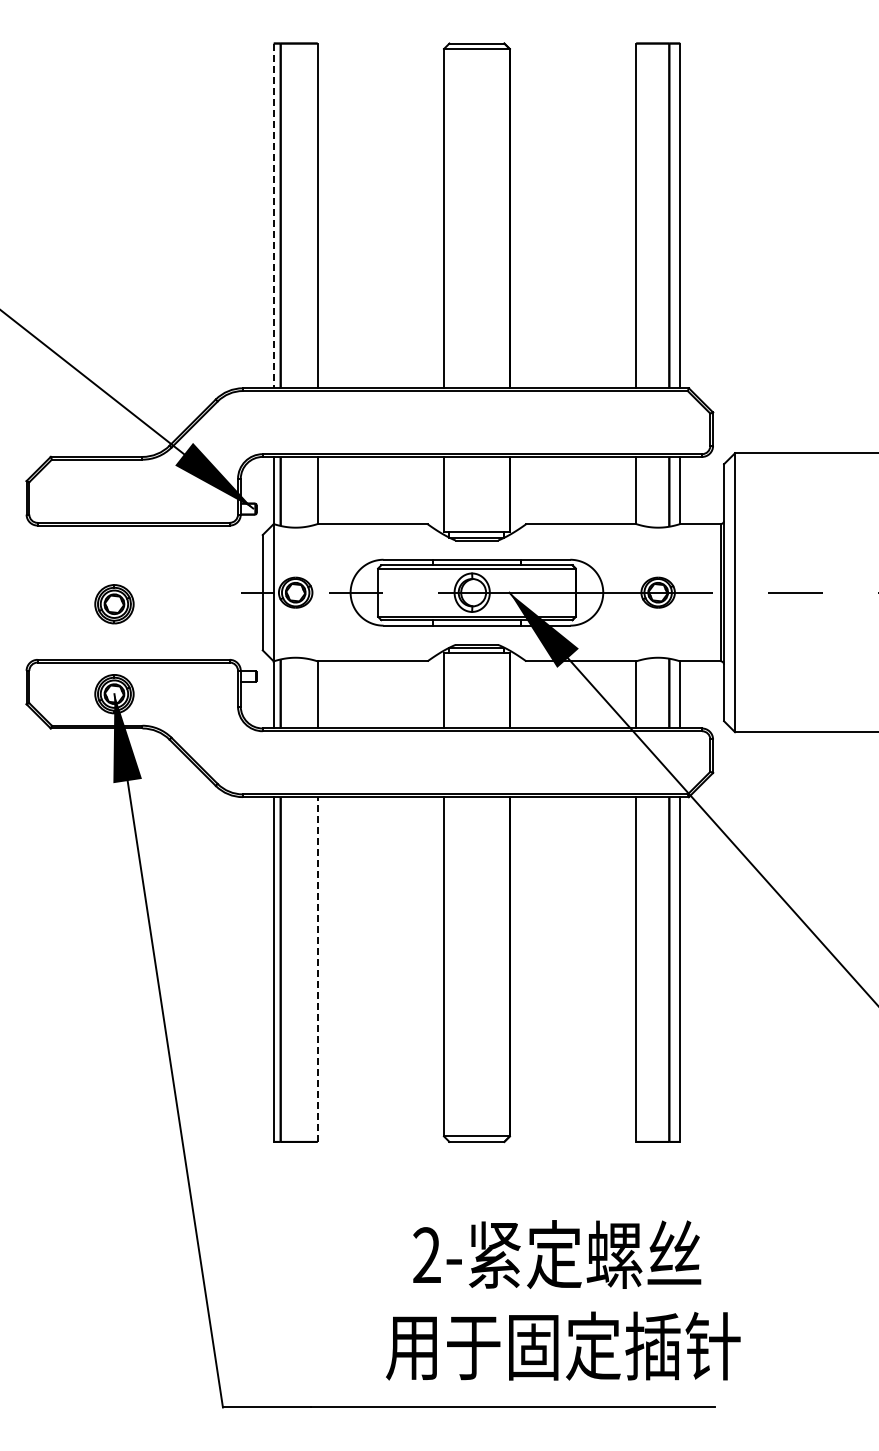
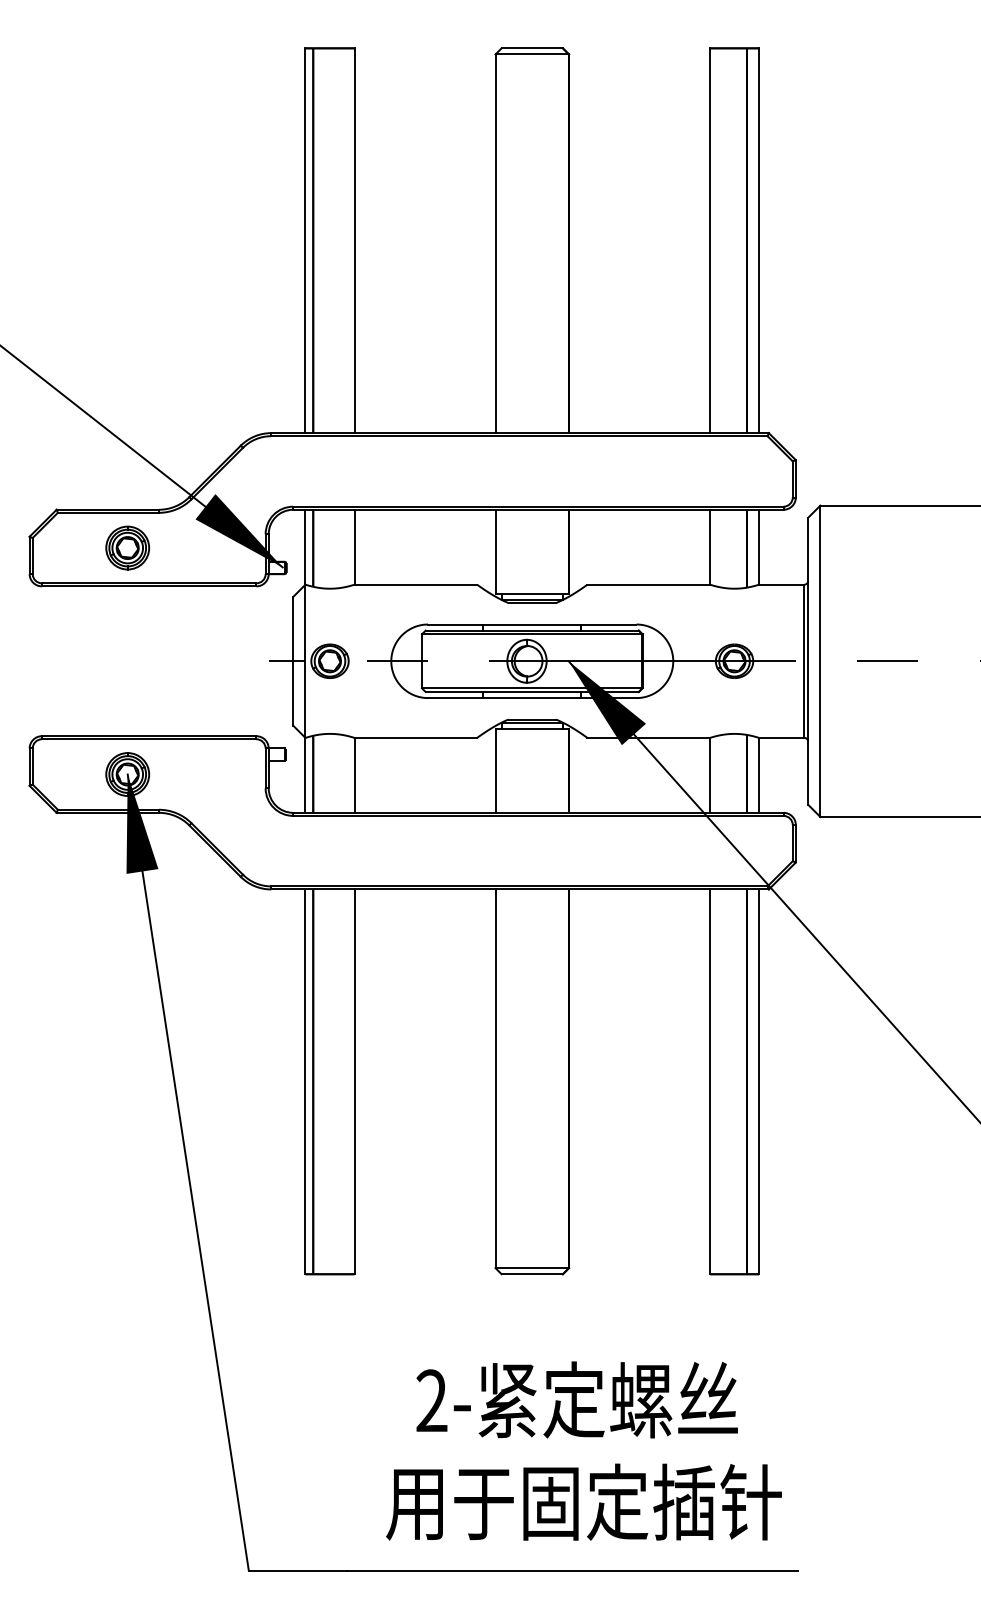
line: (273, 216) -> (305, 241), dashed -> solid
part: (114, 604) -> (127, 548), moved
line: (317, 969) -> (354, 1081), dashed -> solid
text: (563, 1300) -> (584, 1451), moved

